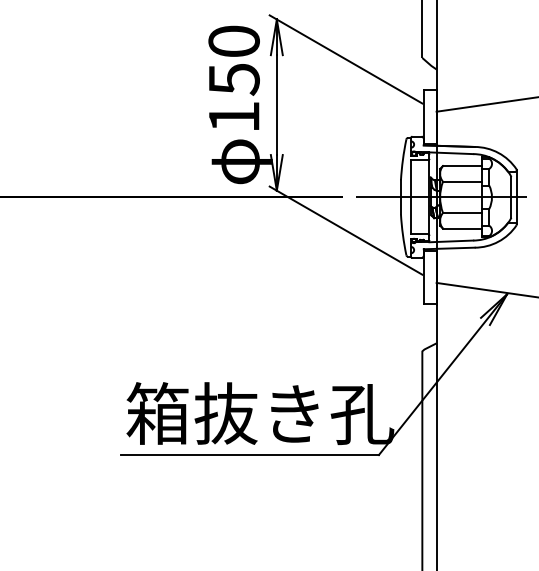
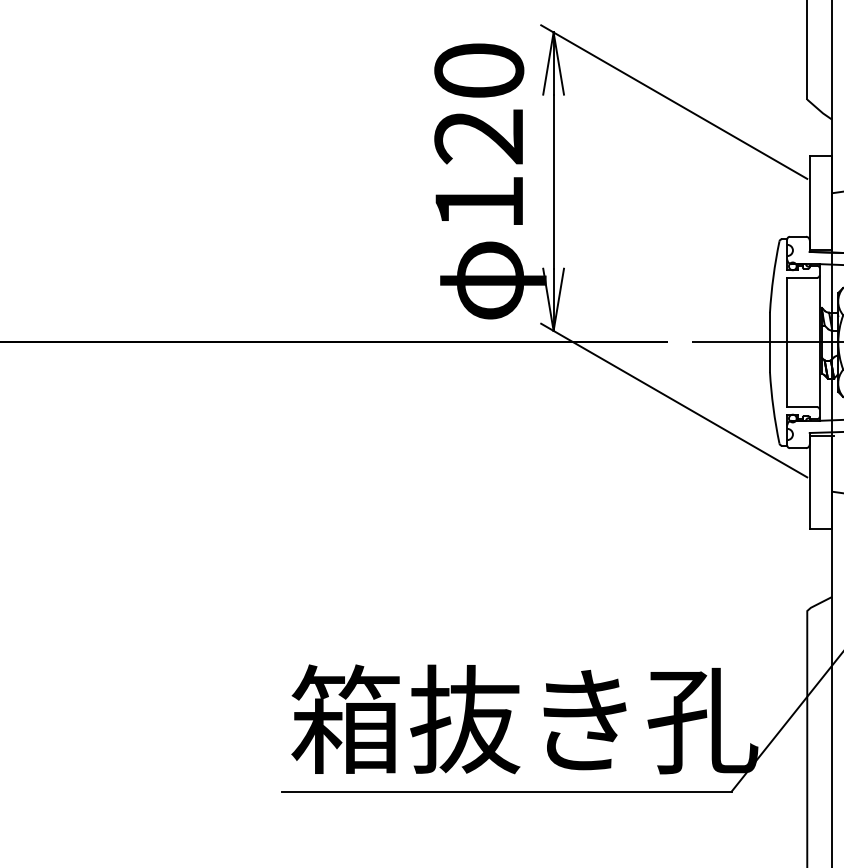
text: (233, 79) -> (478, 137), 150 -> 120

